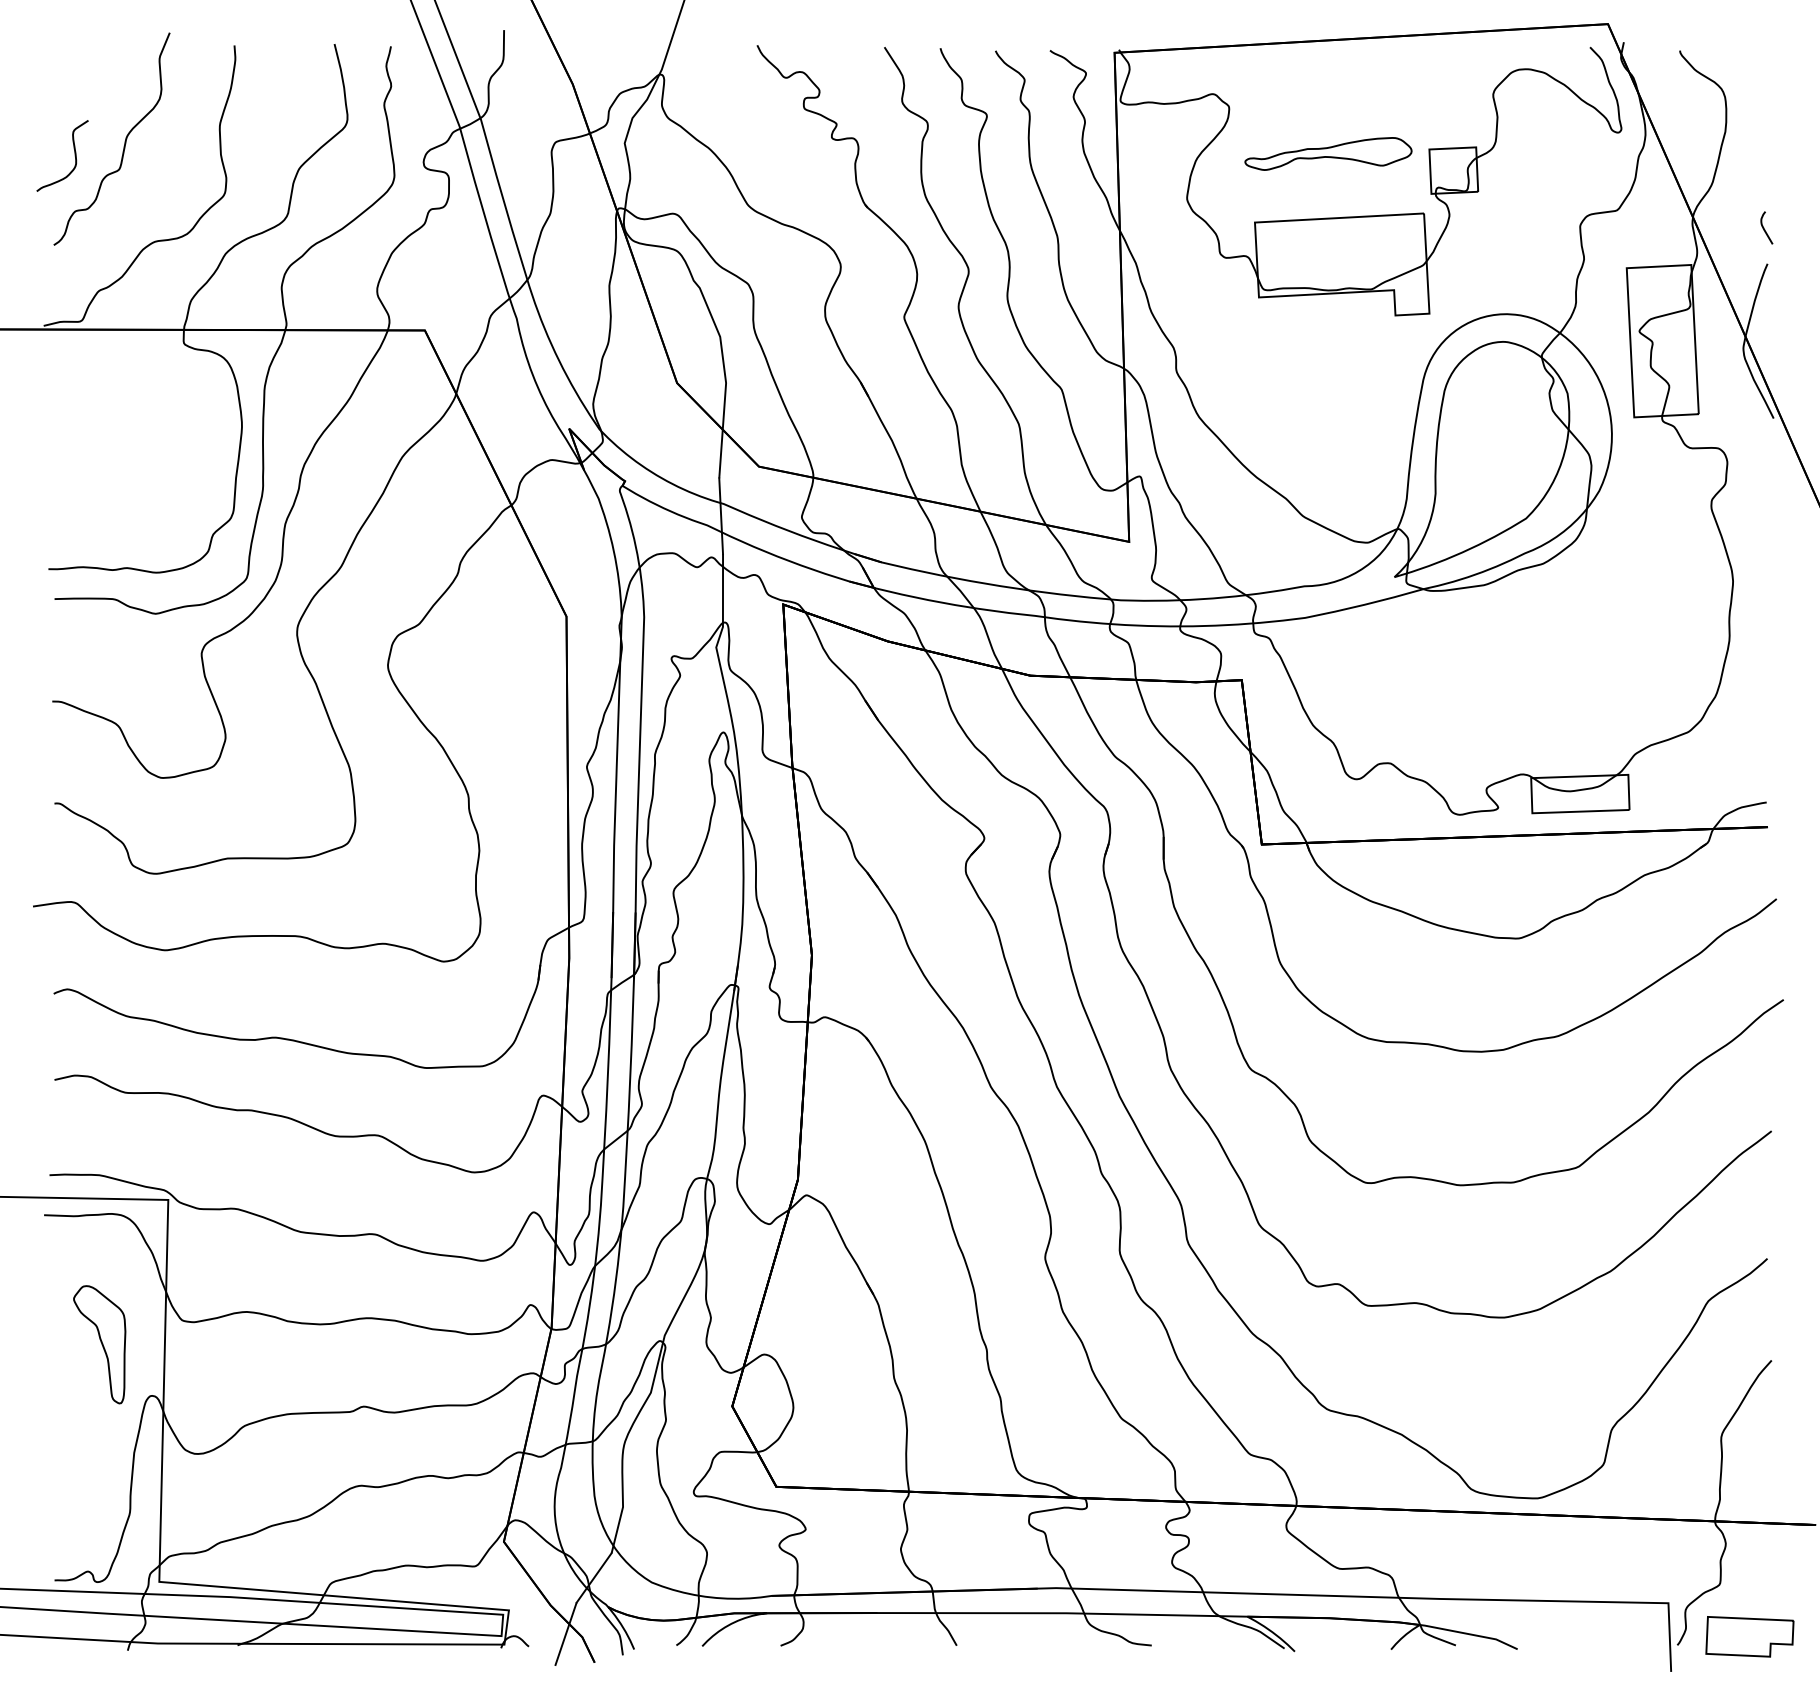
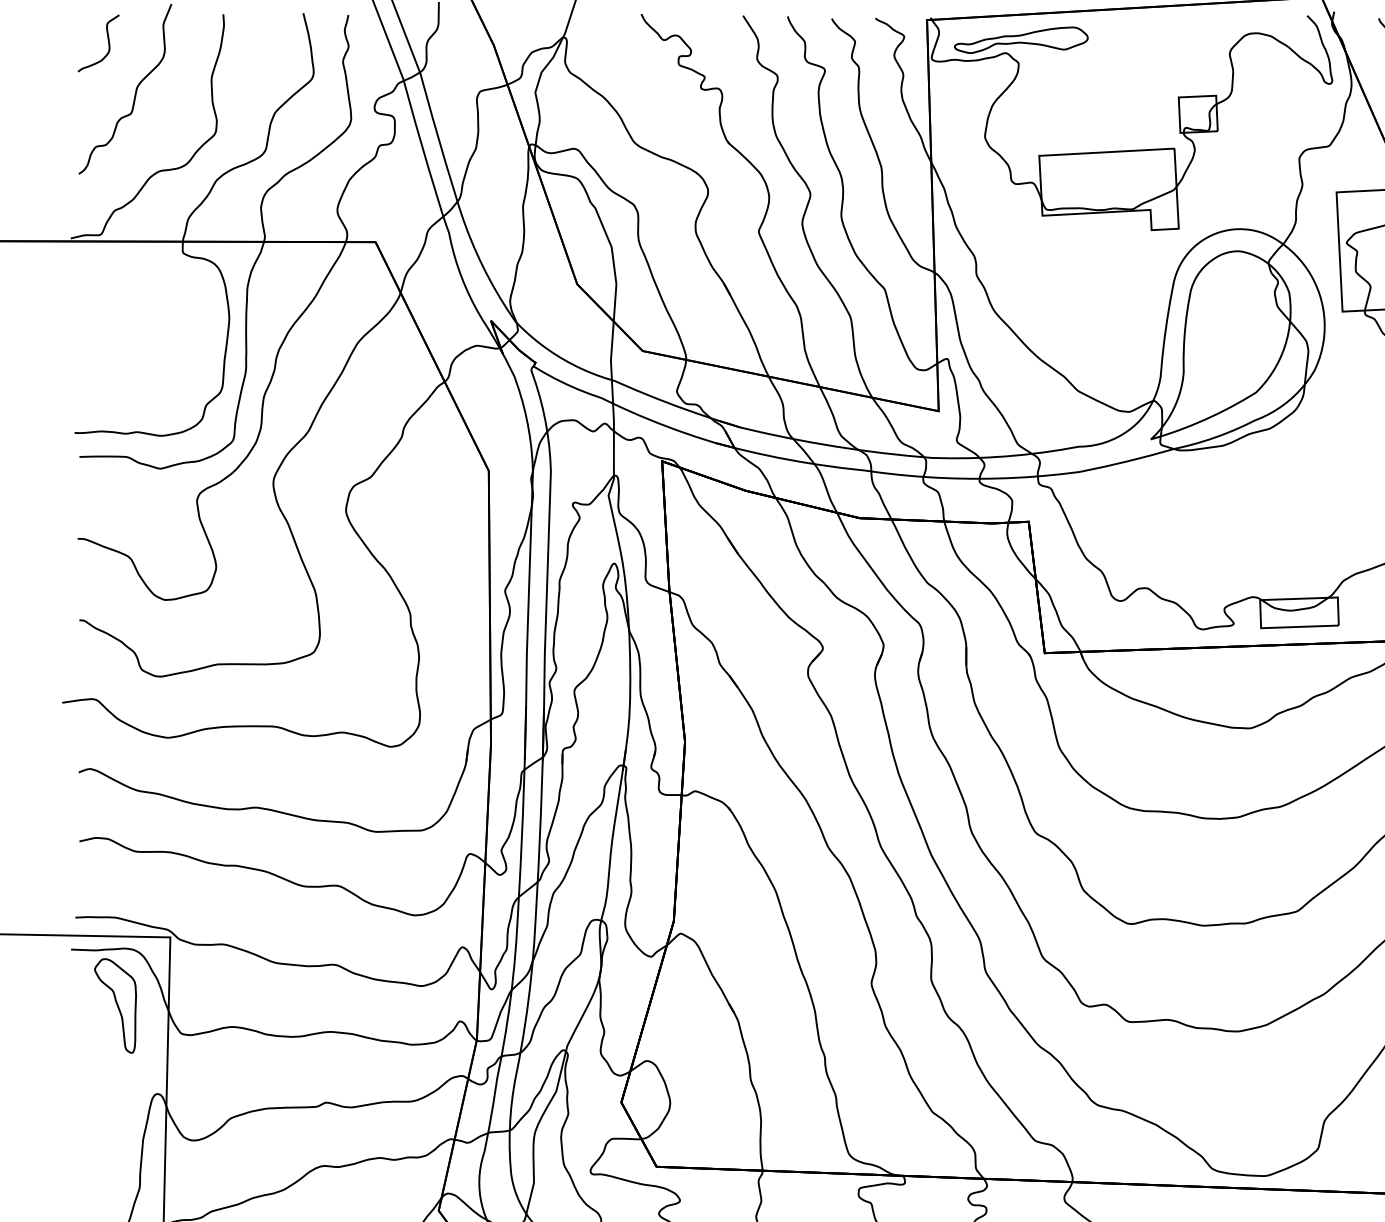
part: (1328, 153) -> (1021, 39), moved
curve: (74, 155) -> (108, 43), moved
part: (99, 1344) -> (115, 1005), moved

